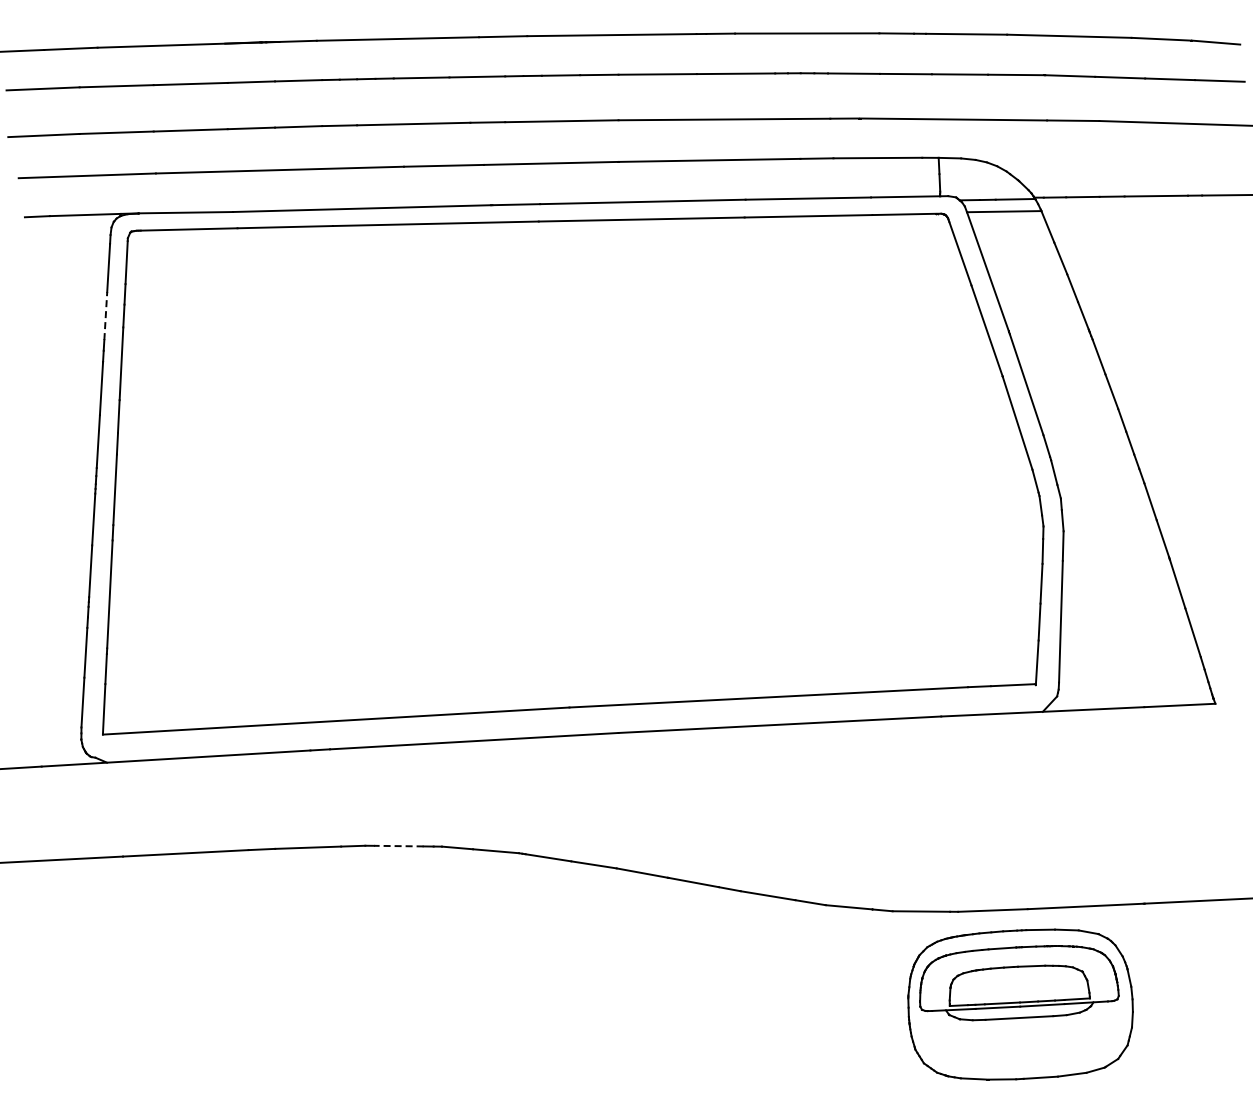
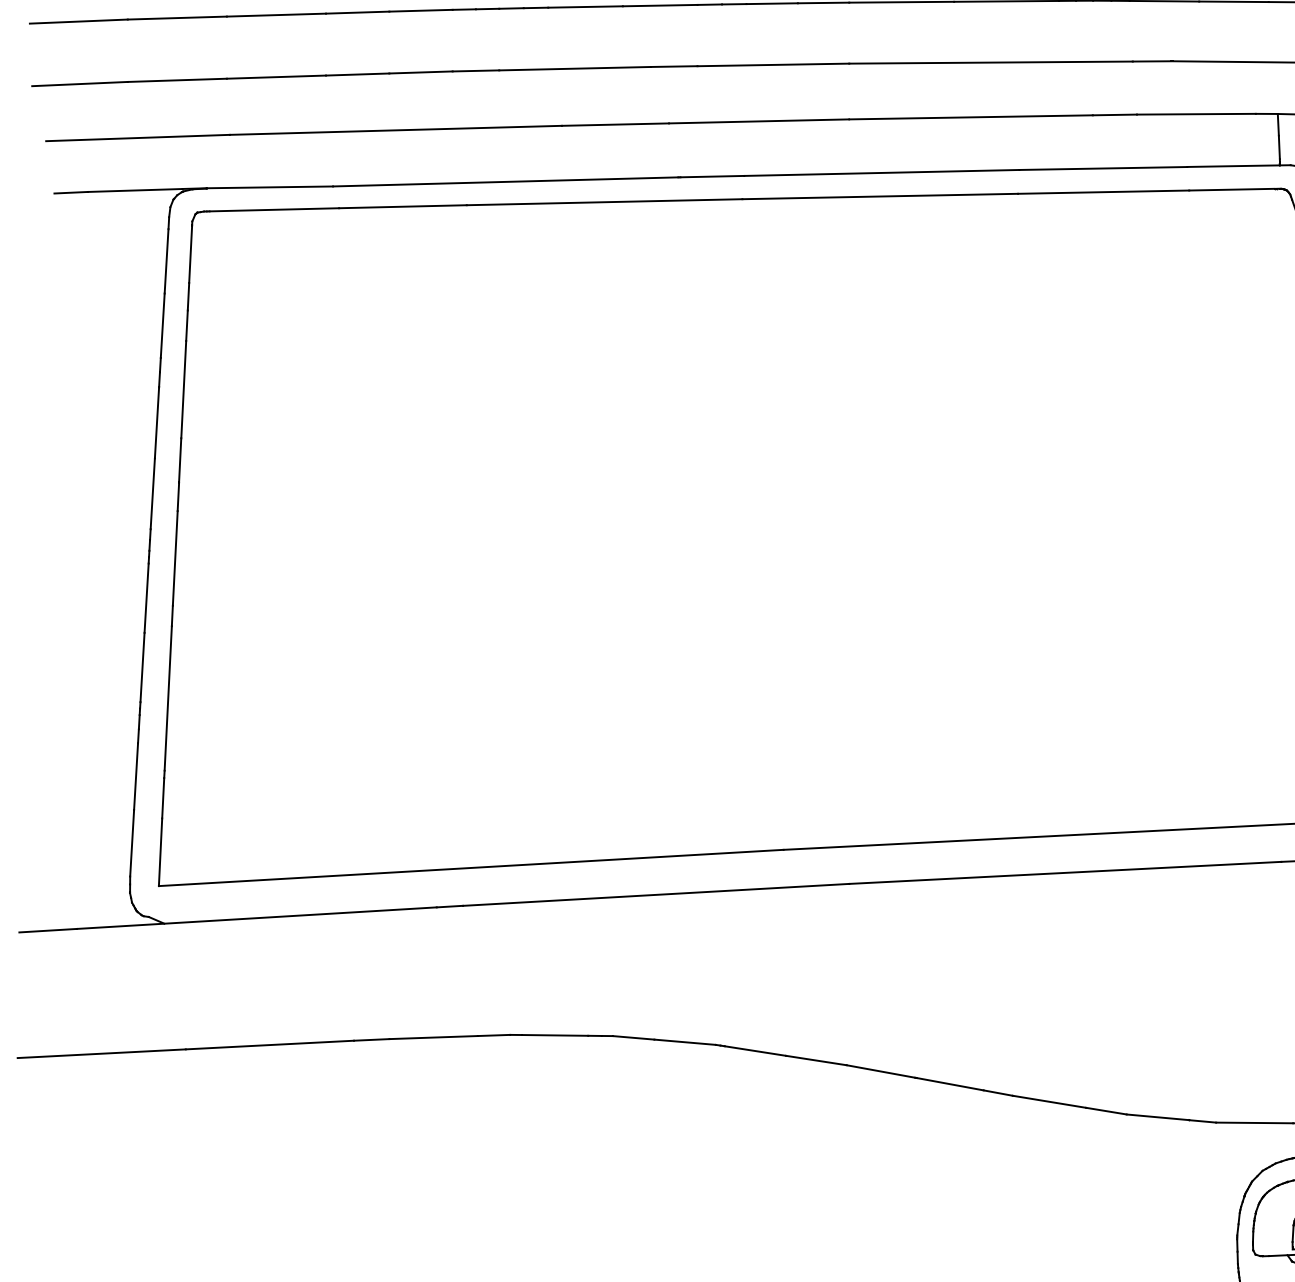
line: (105, 315) -> (162, 325), dashed -> solid
line: (398, 846) -> (554, 1035), dashed -> solid

